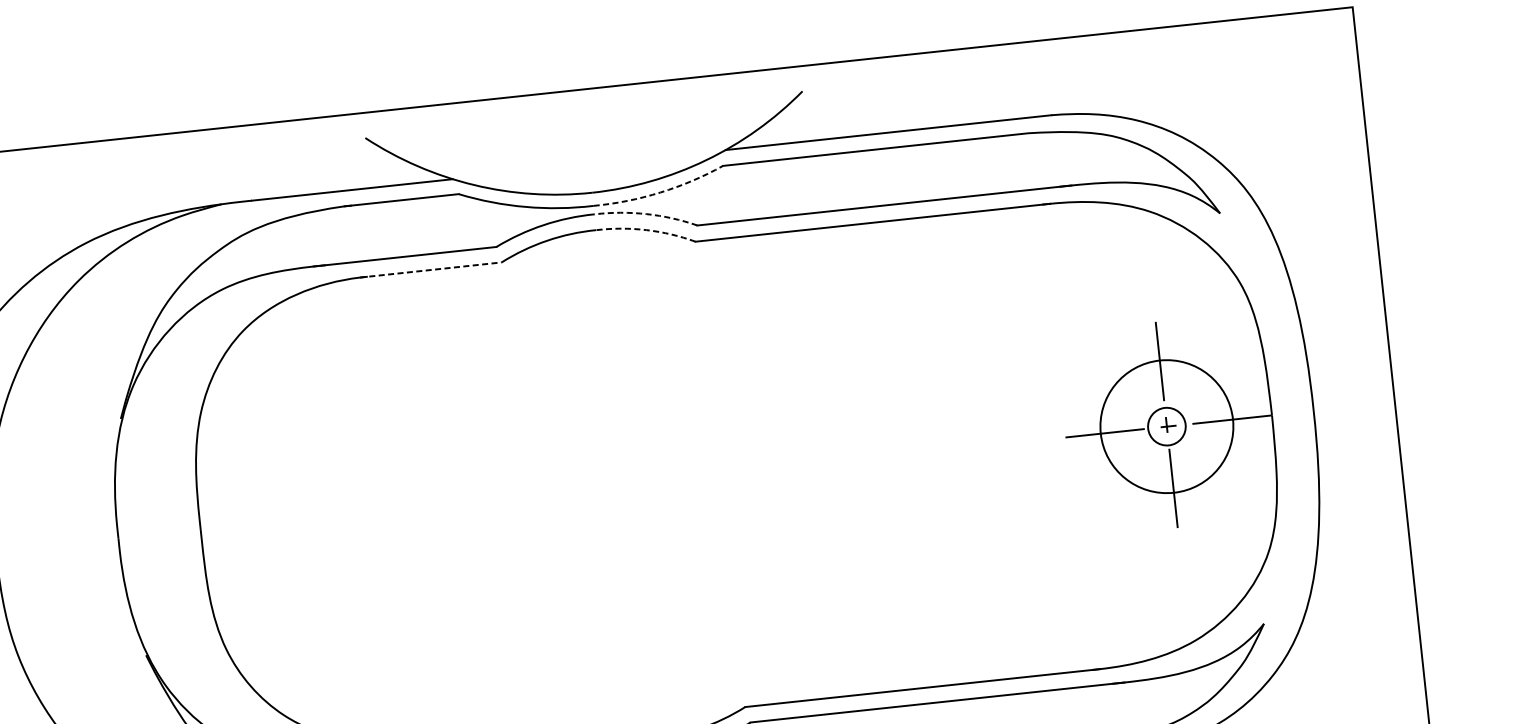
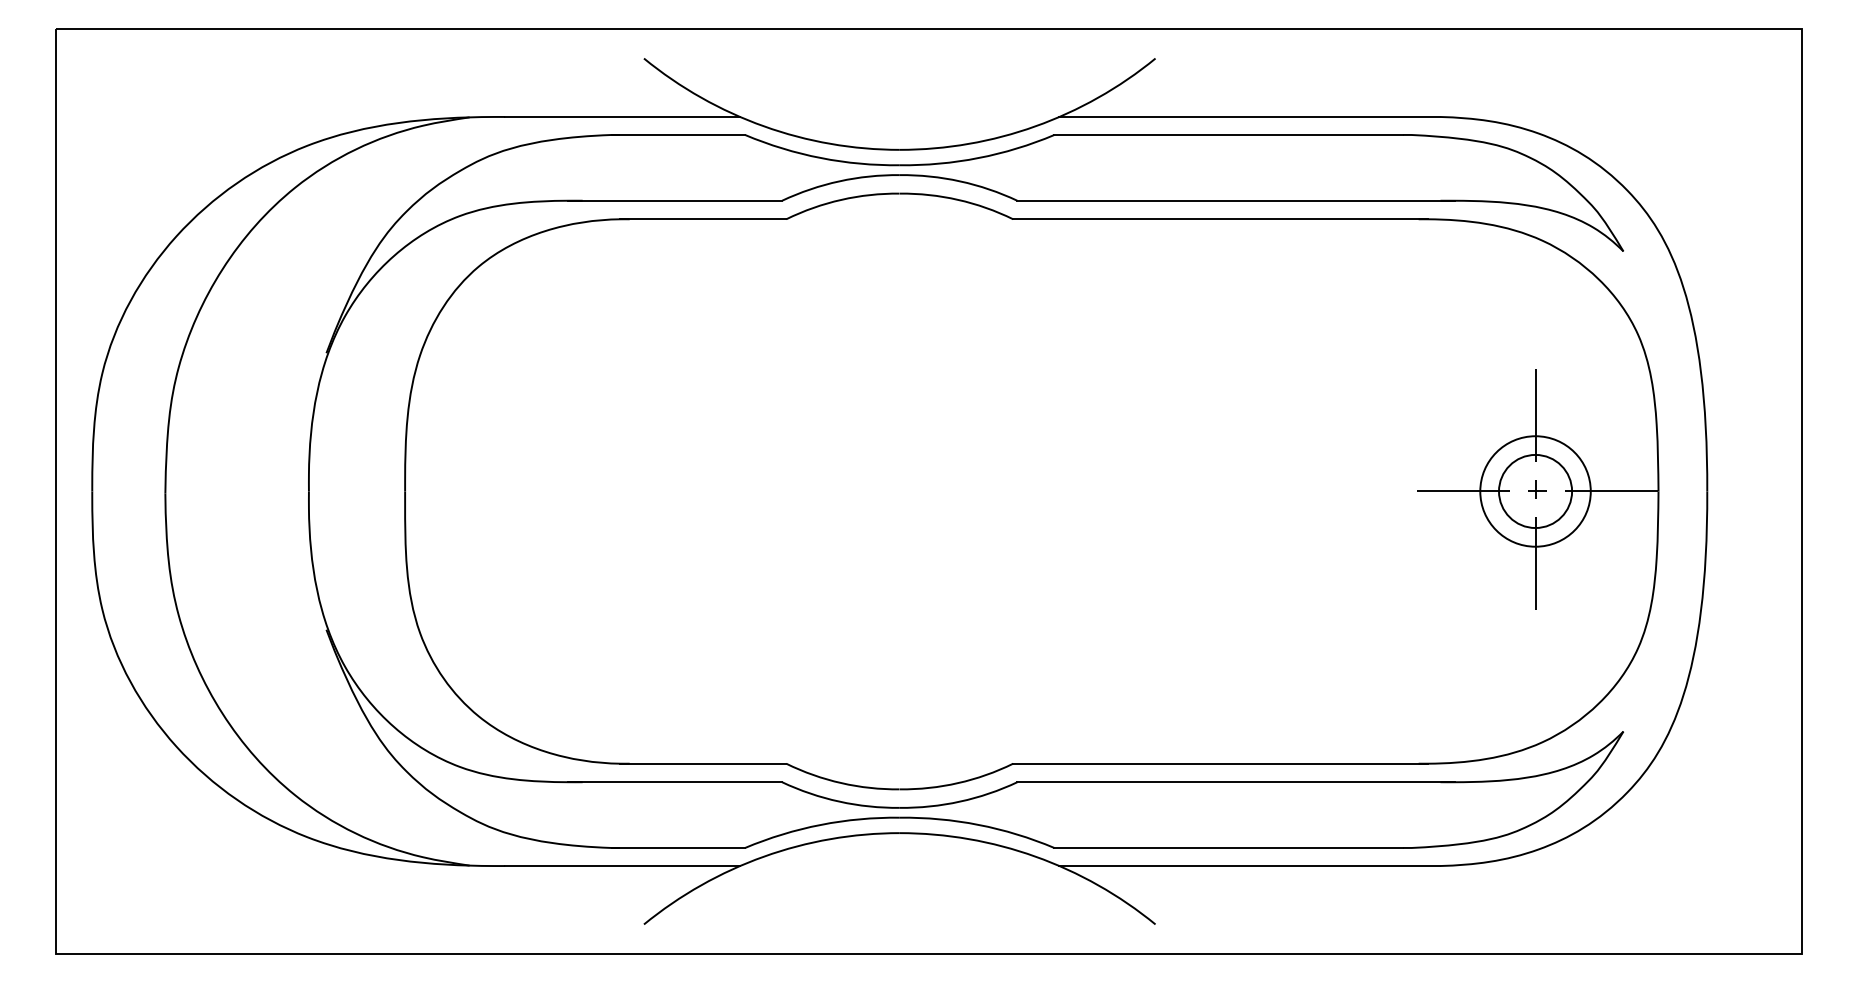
arc: (660, 192) -> (978, 158), dashed -> solid
arc: (647, 214) -> (960, 181), dashed -> solid
arc: (647, 229) -> (958, 199), dashed -> solid
line: (430, 270) -> (703, 219), dashed -> solid
circle: (1166, 426) -> (1535, 491), size x0.71
circle: (1166, 426) -> (1535, 491), size x1.67

